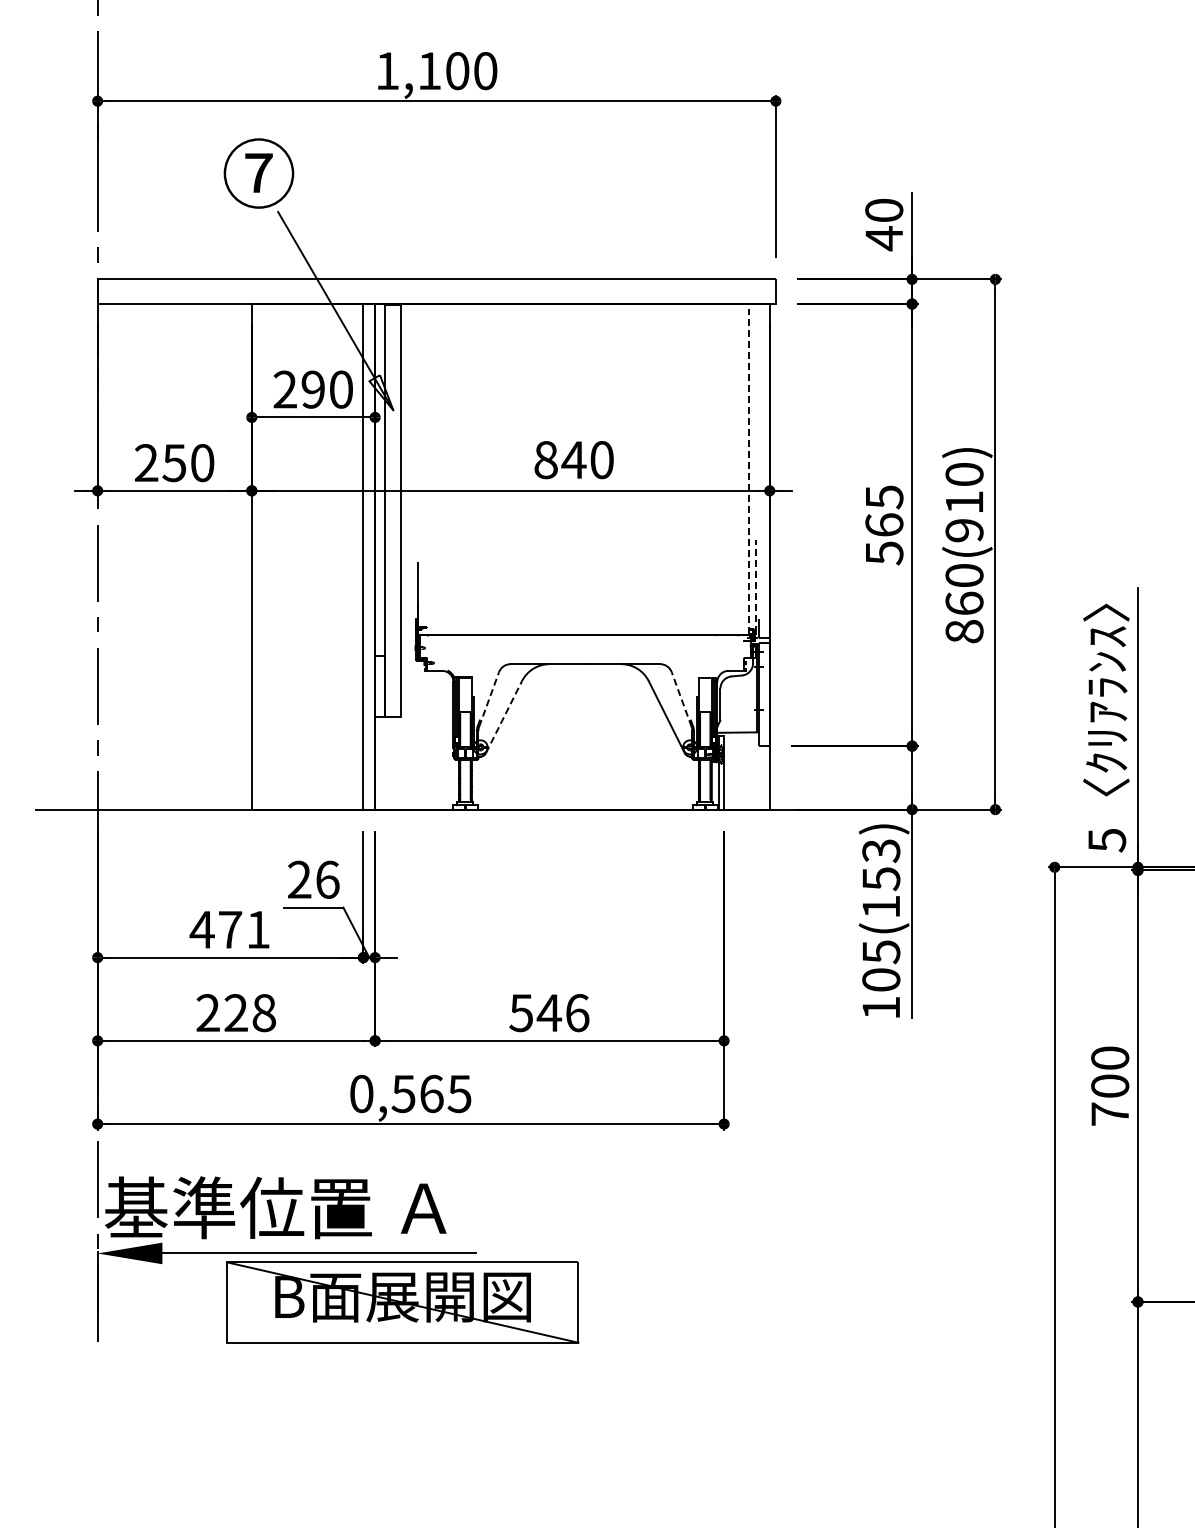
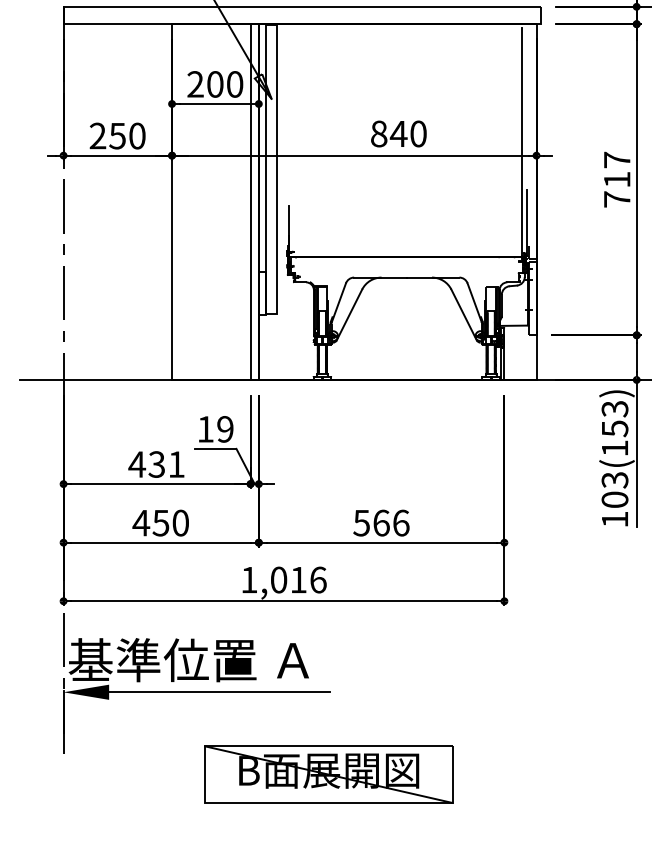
text: (312, 389) -> (214, 84), 290 -> 200
line: (748, 471) -> (521, 142), dashed -> solid
text: (884, 525) -> (617, 180), 565 -> 717
line: (756, 586) -> (527, 222), dashed -> solid
line: (489, 699) -> (339, 302), dashed -> solid
line: (681, 699) -> (474, 302), dashed -> solid
line: (504, 716) -> (349, 314), dashed -> solid
text: (313, 879) -> (215, 429), 26 -> 19
text: (230, 929) -> (157, 464), 471 -> 431
text: (880, 952) -> (614, 480), 105(153) -> 103(153)
text: (235, 1013) -> (160, 523), 228 -> 450
text: (548, 1013) -> (380, 523), 546 -> 566
text: (410, 1093) -> (283, 579), 0,565 -> 1,016
part: (402, 1302) -> (328, 774), moved

